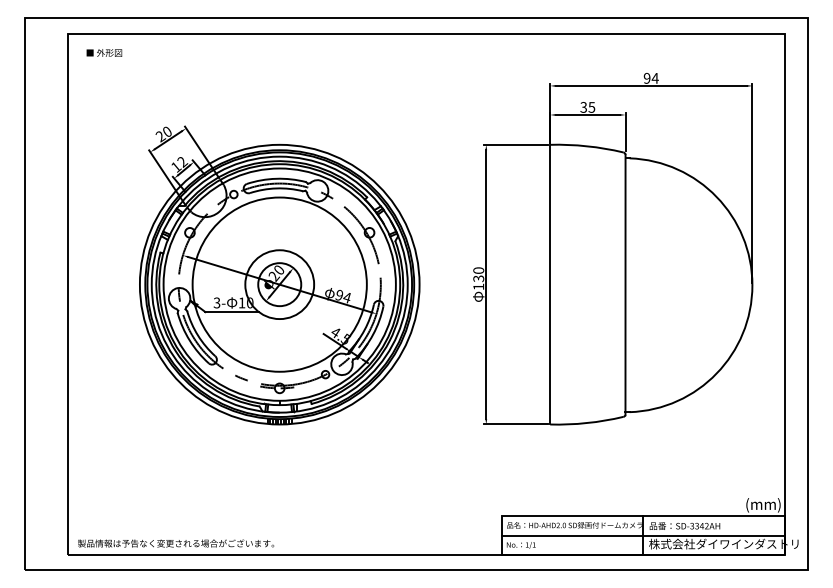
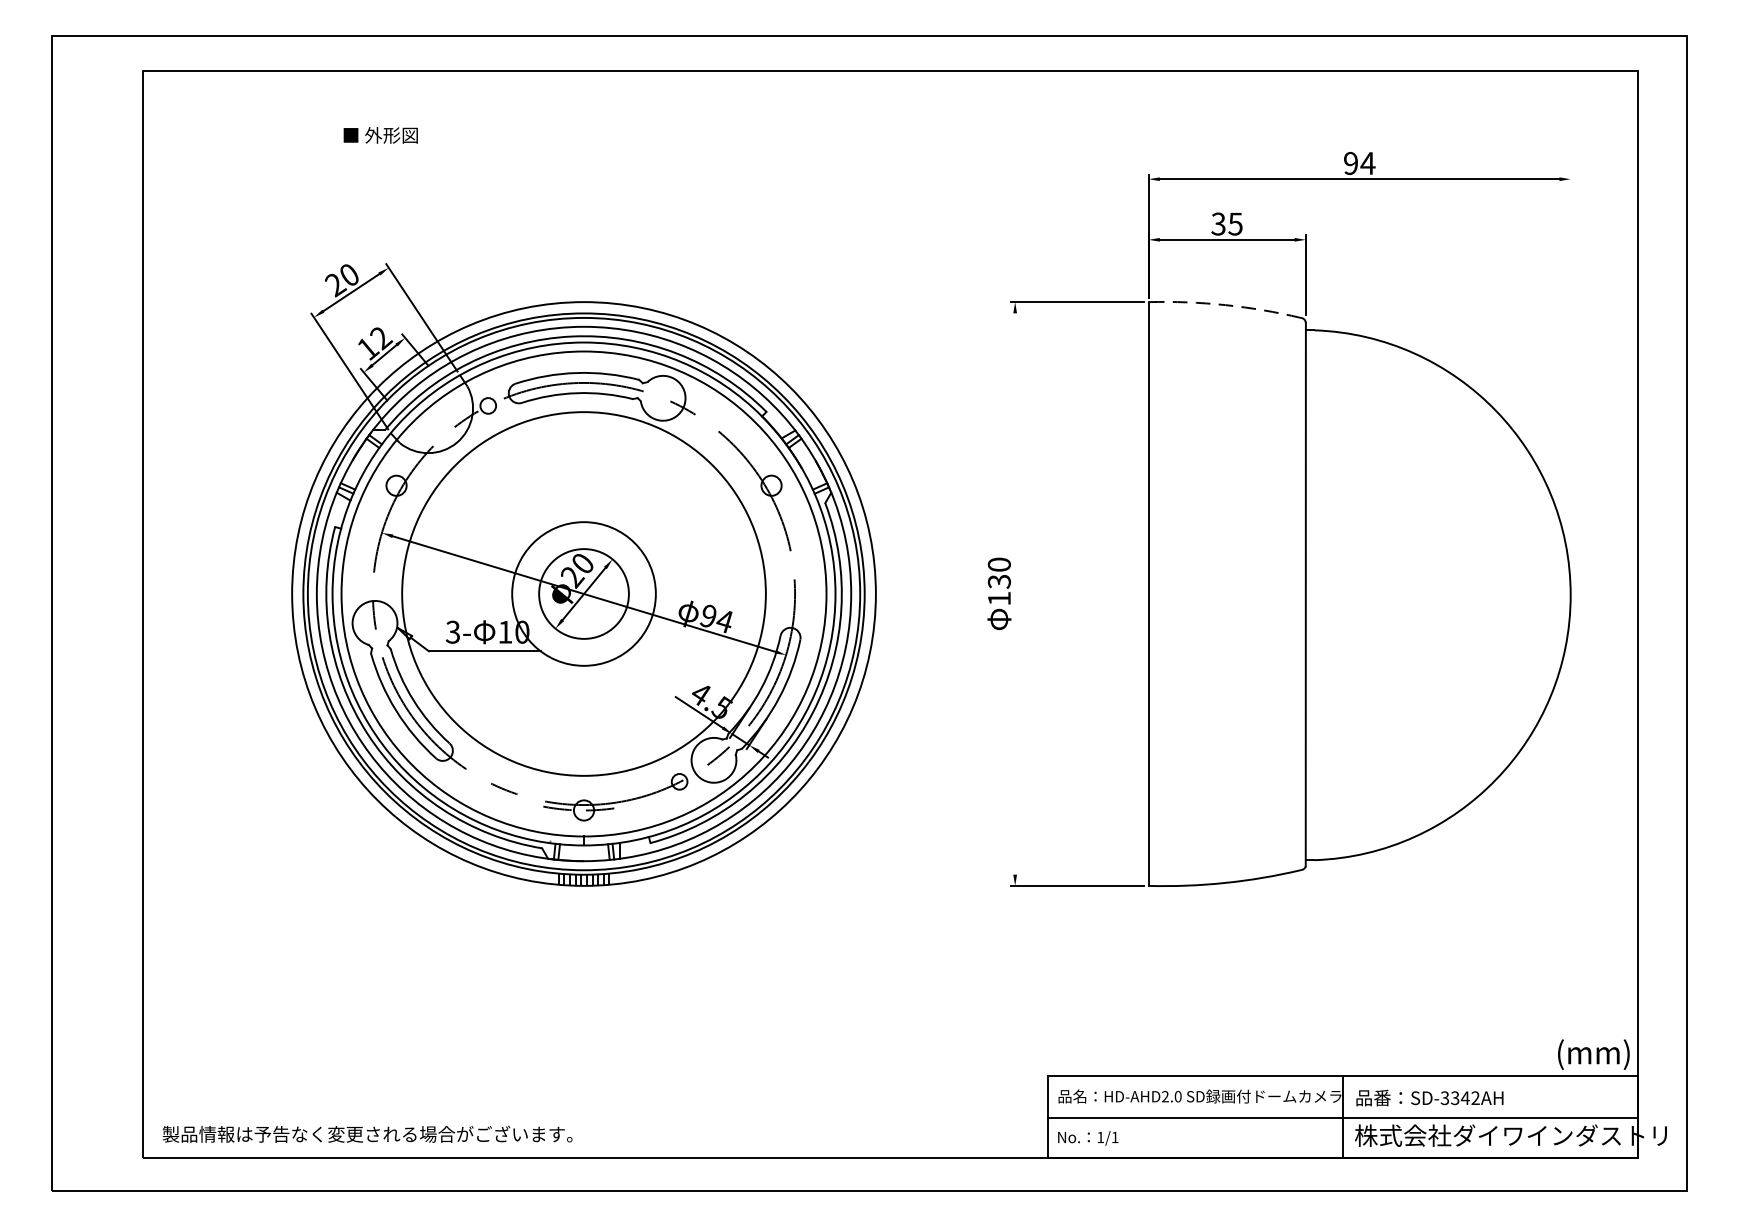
text: (104, 52) -> (381, 134), moved
arc: (586, 146) -> (1224, 305), solid -> dashed
line: (752, 183) -> (1570, 382), removed
line: (486, 284) -> (1015, 593), removed

